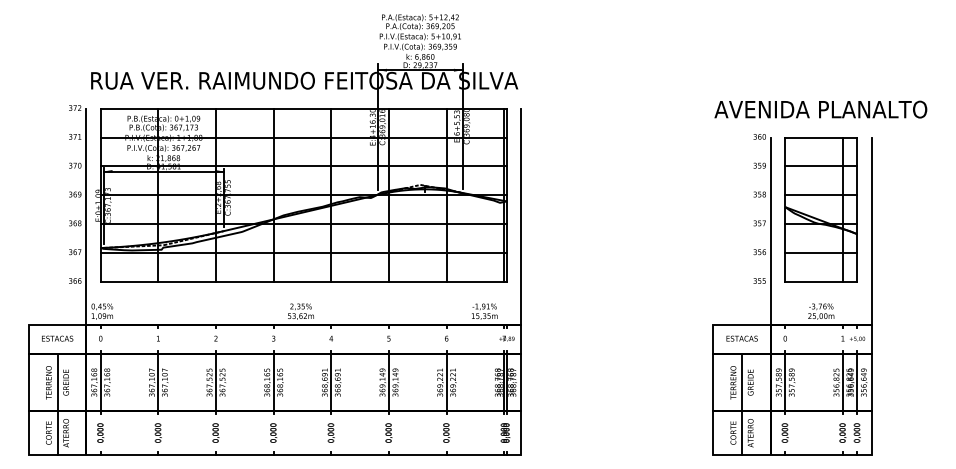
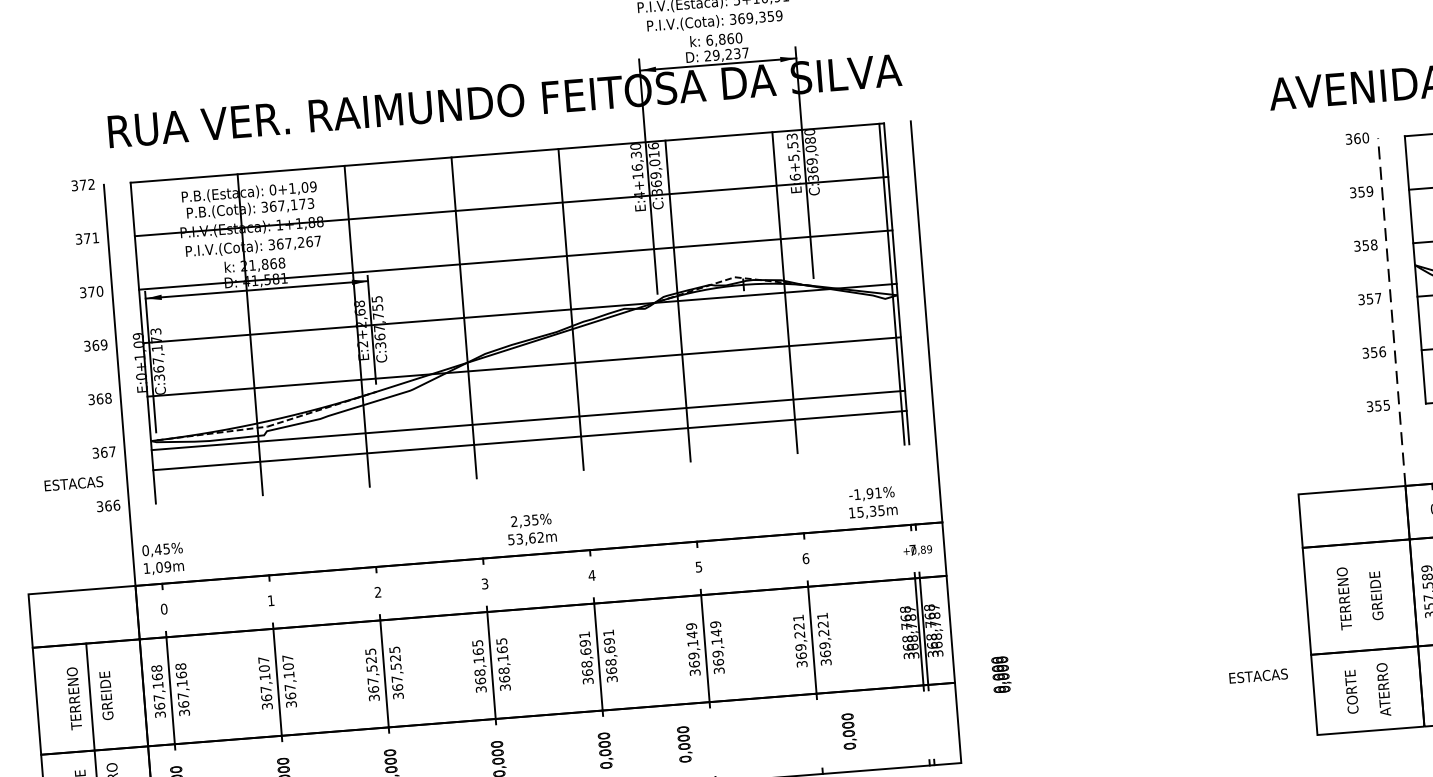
line: (770, 231) -> (1391, 312), solid -> dashed
line: (303, 281) -> (529, 440), moved
text: (57, 338) -> (73, 483), moved
text: (741, 338) -> (1257, 675), moved
line: (742, 403) -> (1364, 635), removed
text: (388, 432) -> (683, 743), moved
text: (446, 432) -> (849, 730), moved
text: (505, 432) -> (1001, 673), moved

